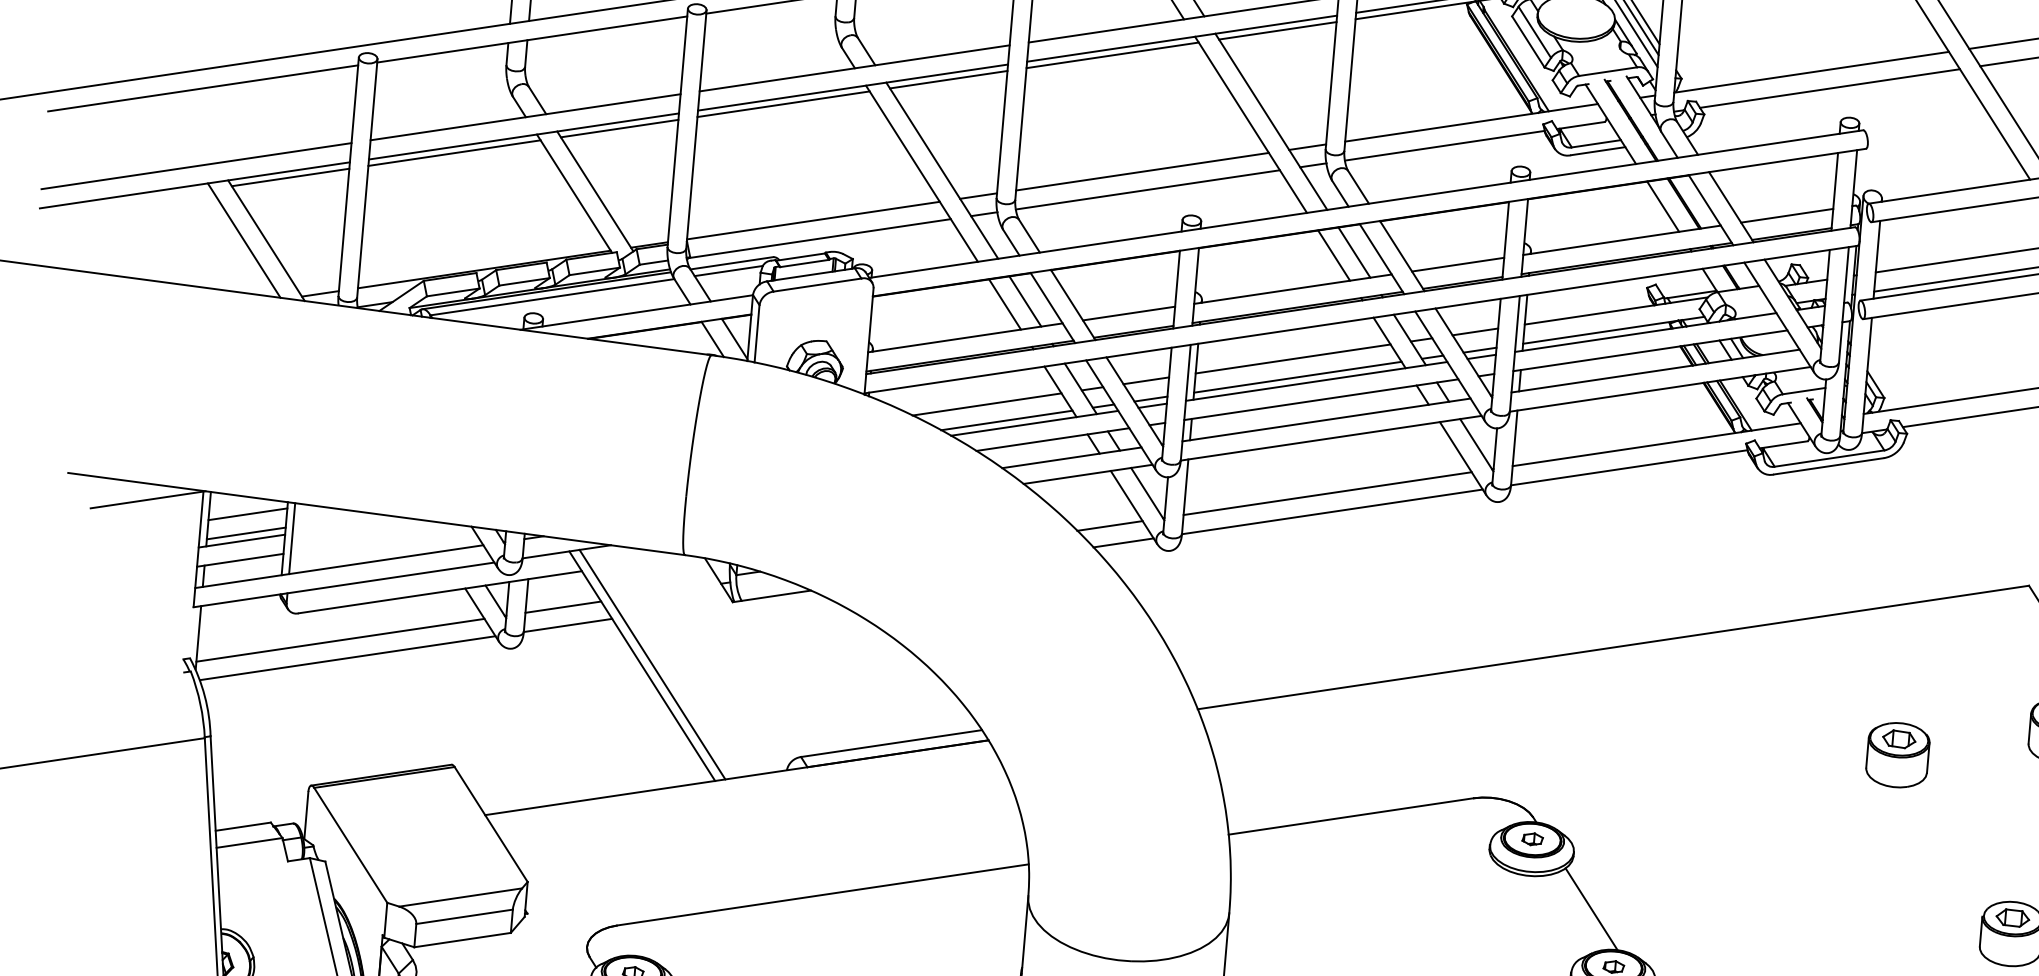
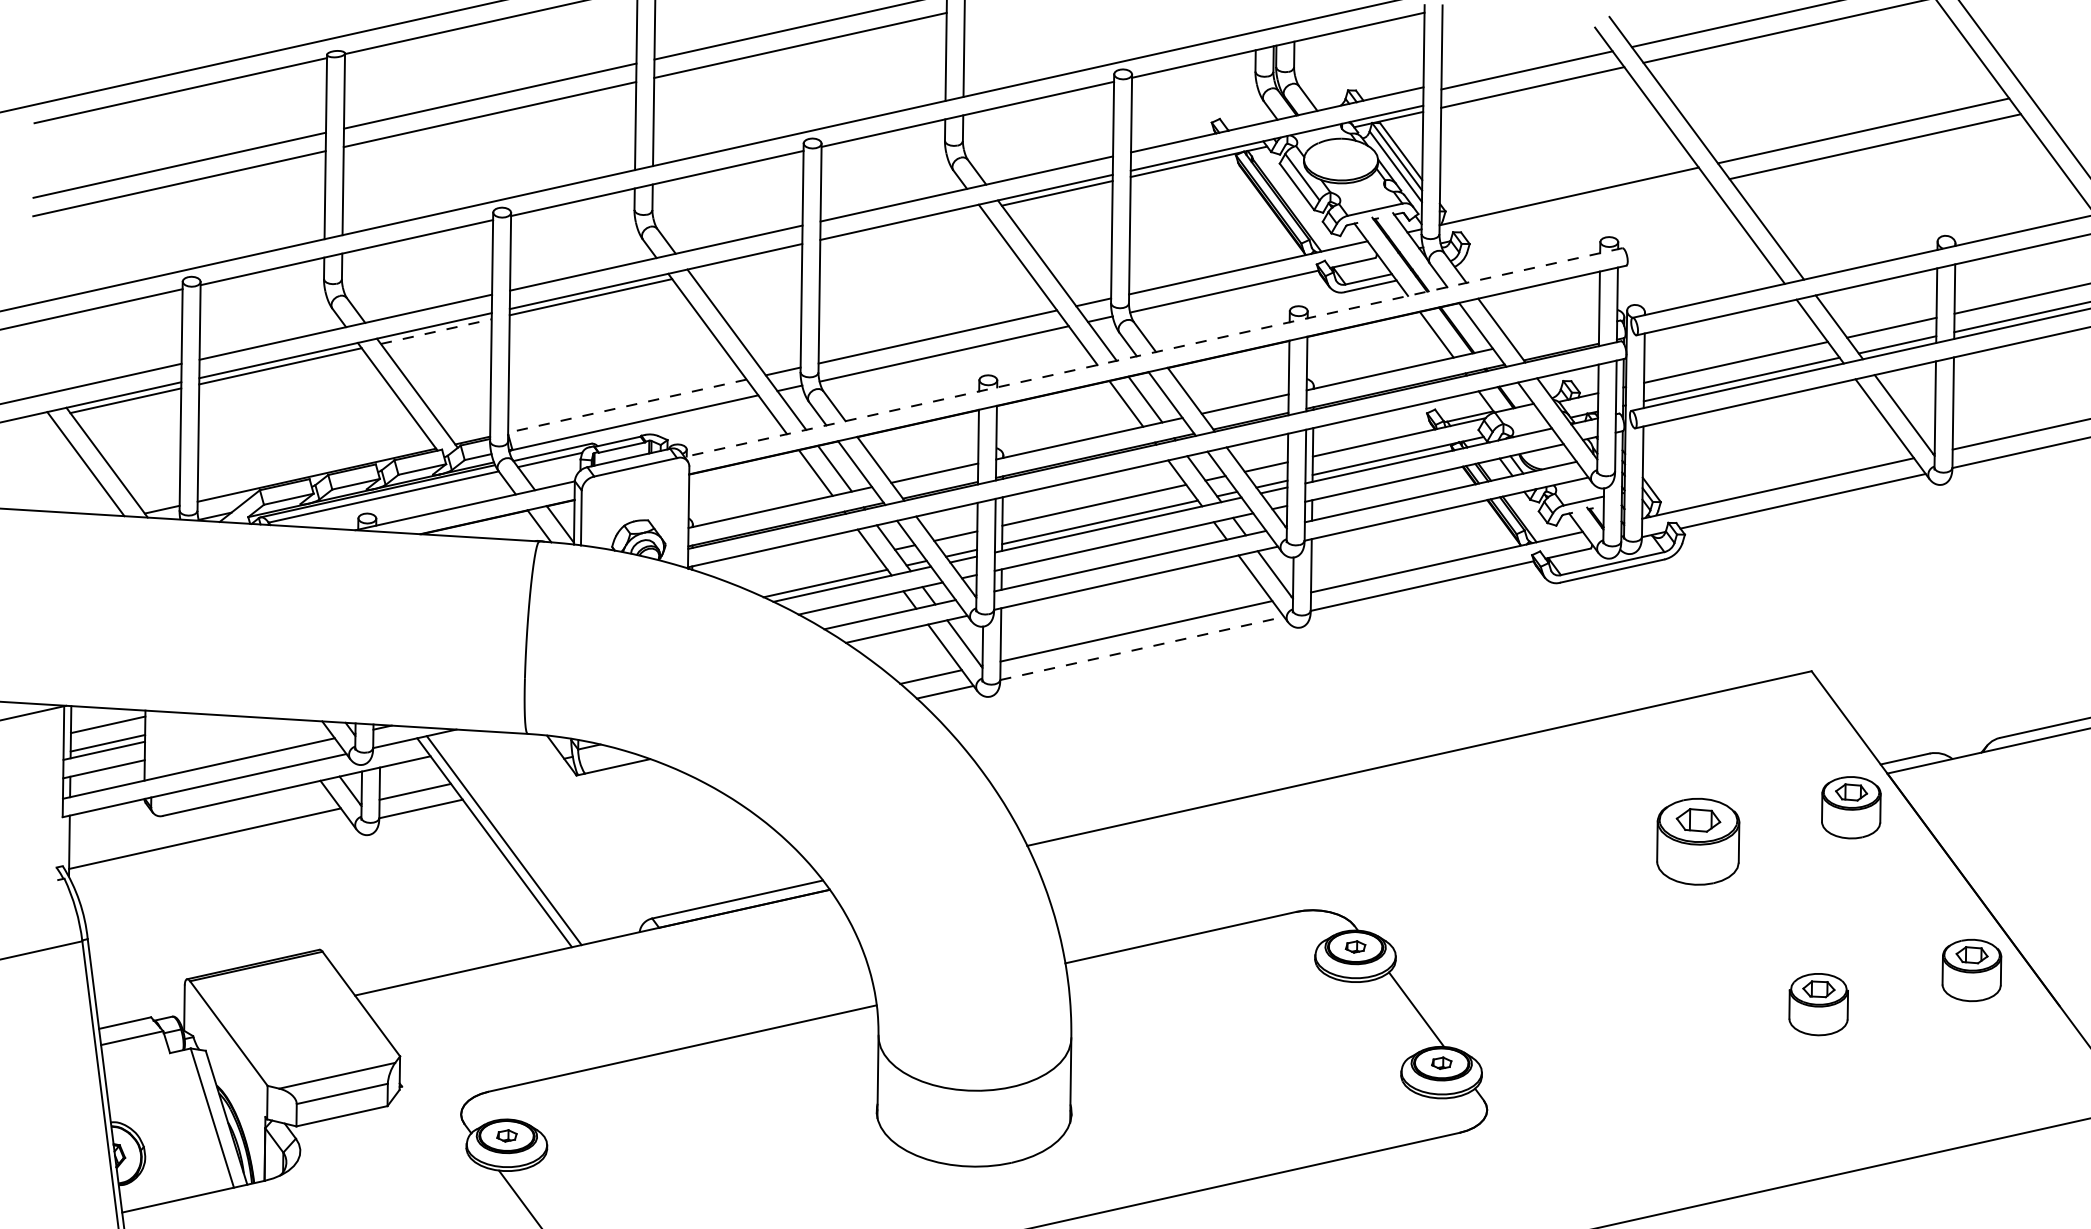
line: (1112, 54) -> (901, 227), removed
line: (948, 79) -> (746, 262), removed
line: (1829, 88) -> (1587, 210), removed
line: (619, 128) -> (436, 331), solid -> dashed
line: (1366, 204) -> (1153, 352), solid -> dashed
line: (1787, 215) -> (1555, 334), removed
line: (812, 220) -> (626, 406), solid -> dashed
line: (987, 404) -> (805, 569), removed
line: (1332, 511) -> (1142, 648), solid -> dashed
line: (291, 539) -> (151, 745), removed
line: (347, 658) -> (212, 855), removed
part: (1897, 754) -> (1697, 841), size x1.4

